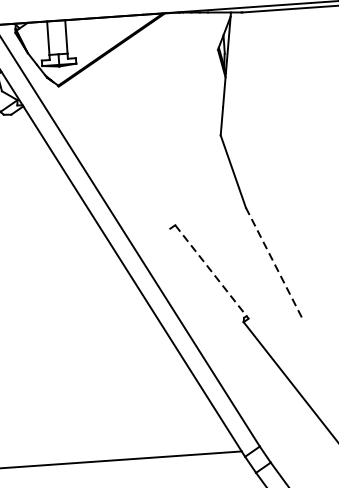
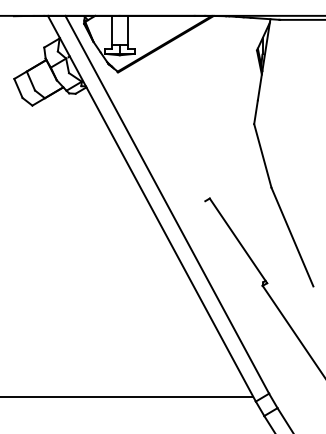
line: (274, 263) -> (292, 237), dashed -> solid
line: (212, 272) -> (238, 241), dashed -> solid

